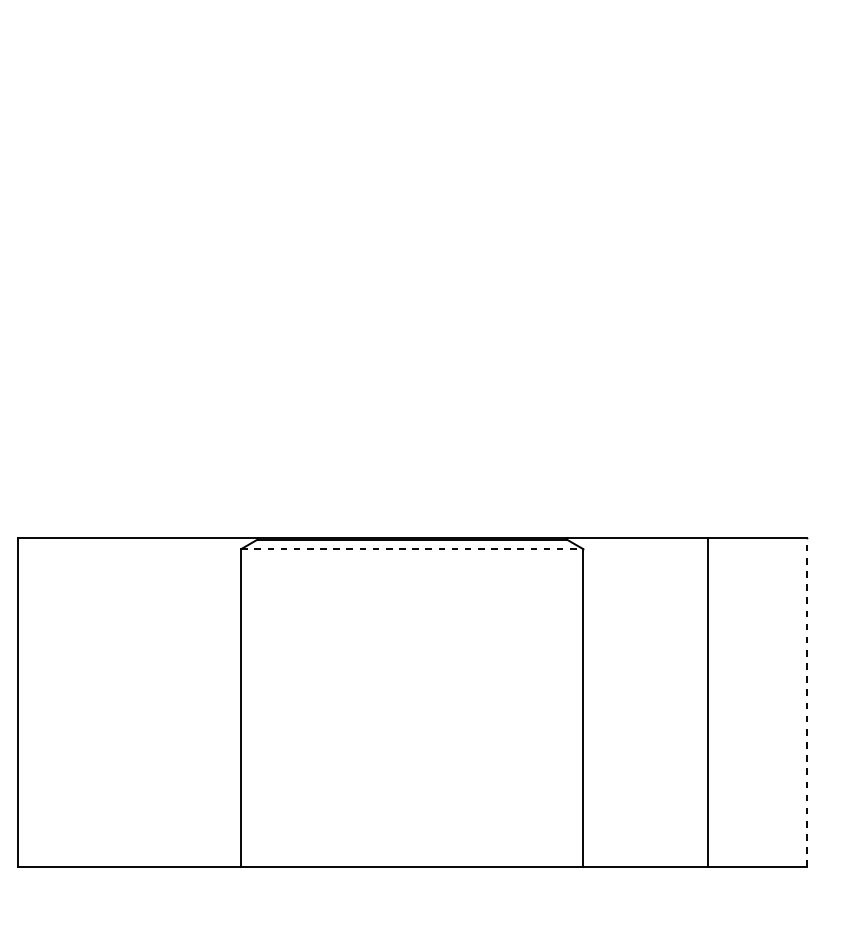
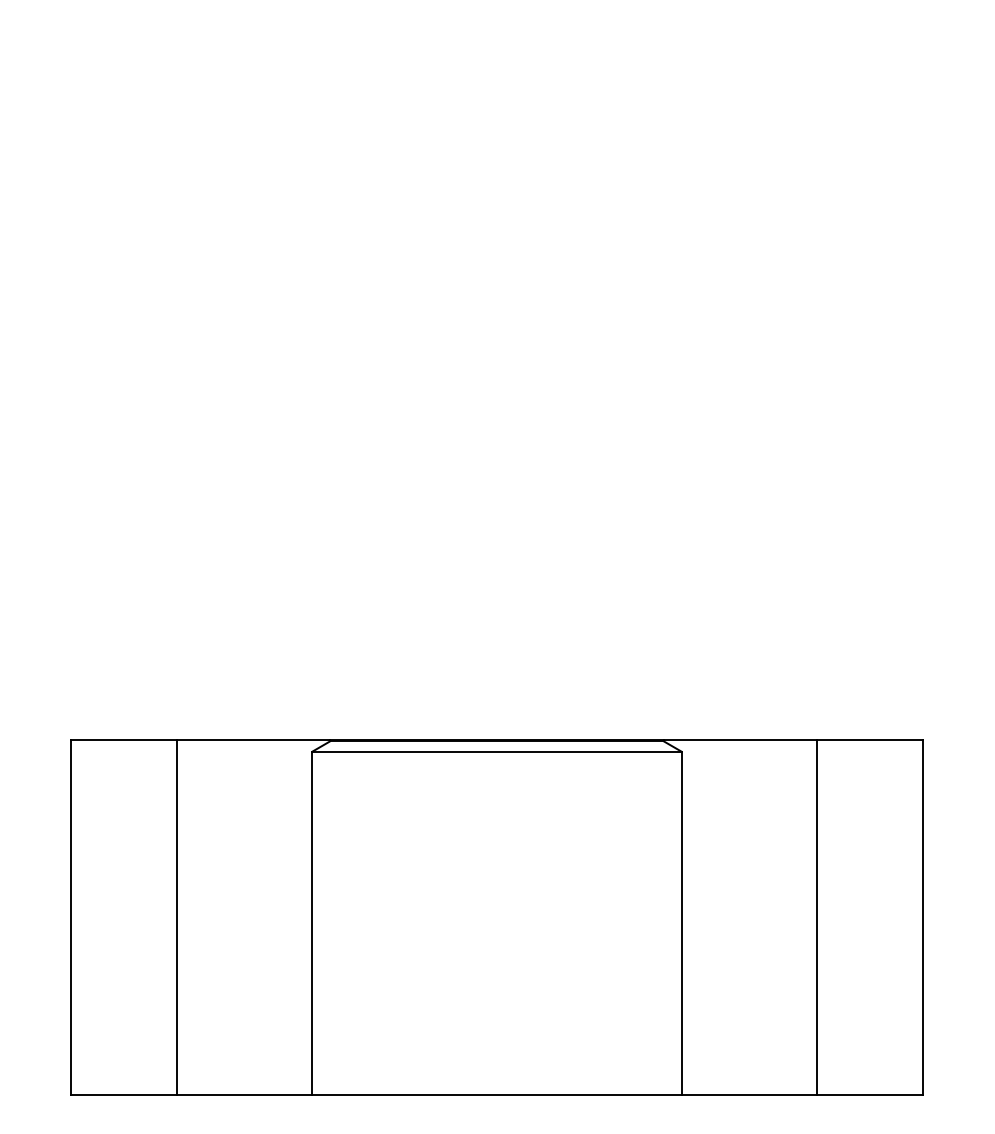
line: (411, 548) -> (496, 751), dashed -> solid
line: (116, 702) -> (177, 917), added
line: (806, 702) -> (923, 917), dashed -> solid

